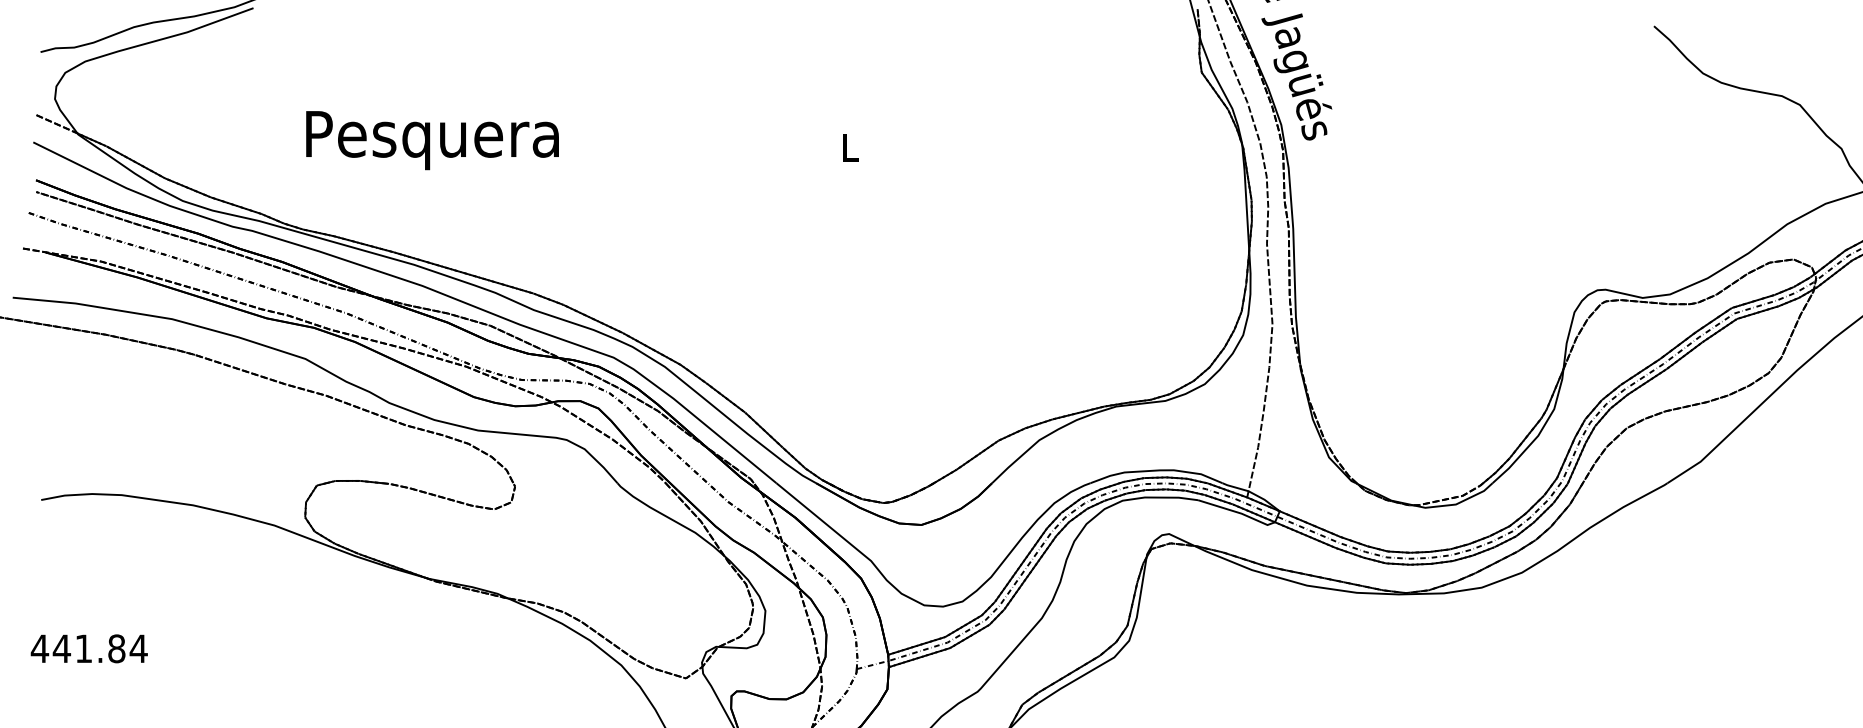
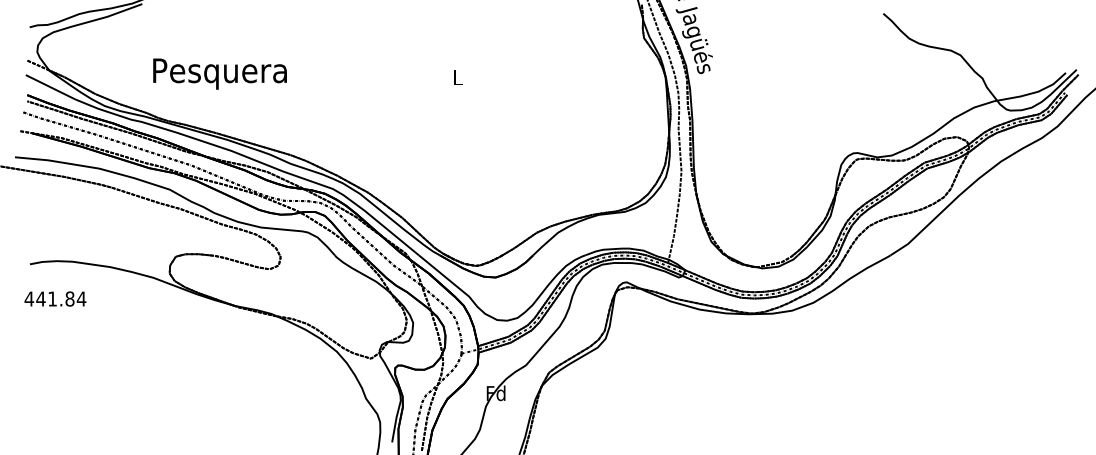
text: (431, 139) -> (219, 73), moved
text: (89, 647) -> (55, 298), moved

